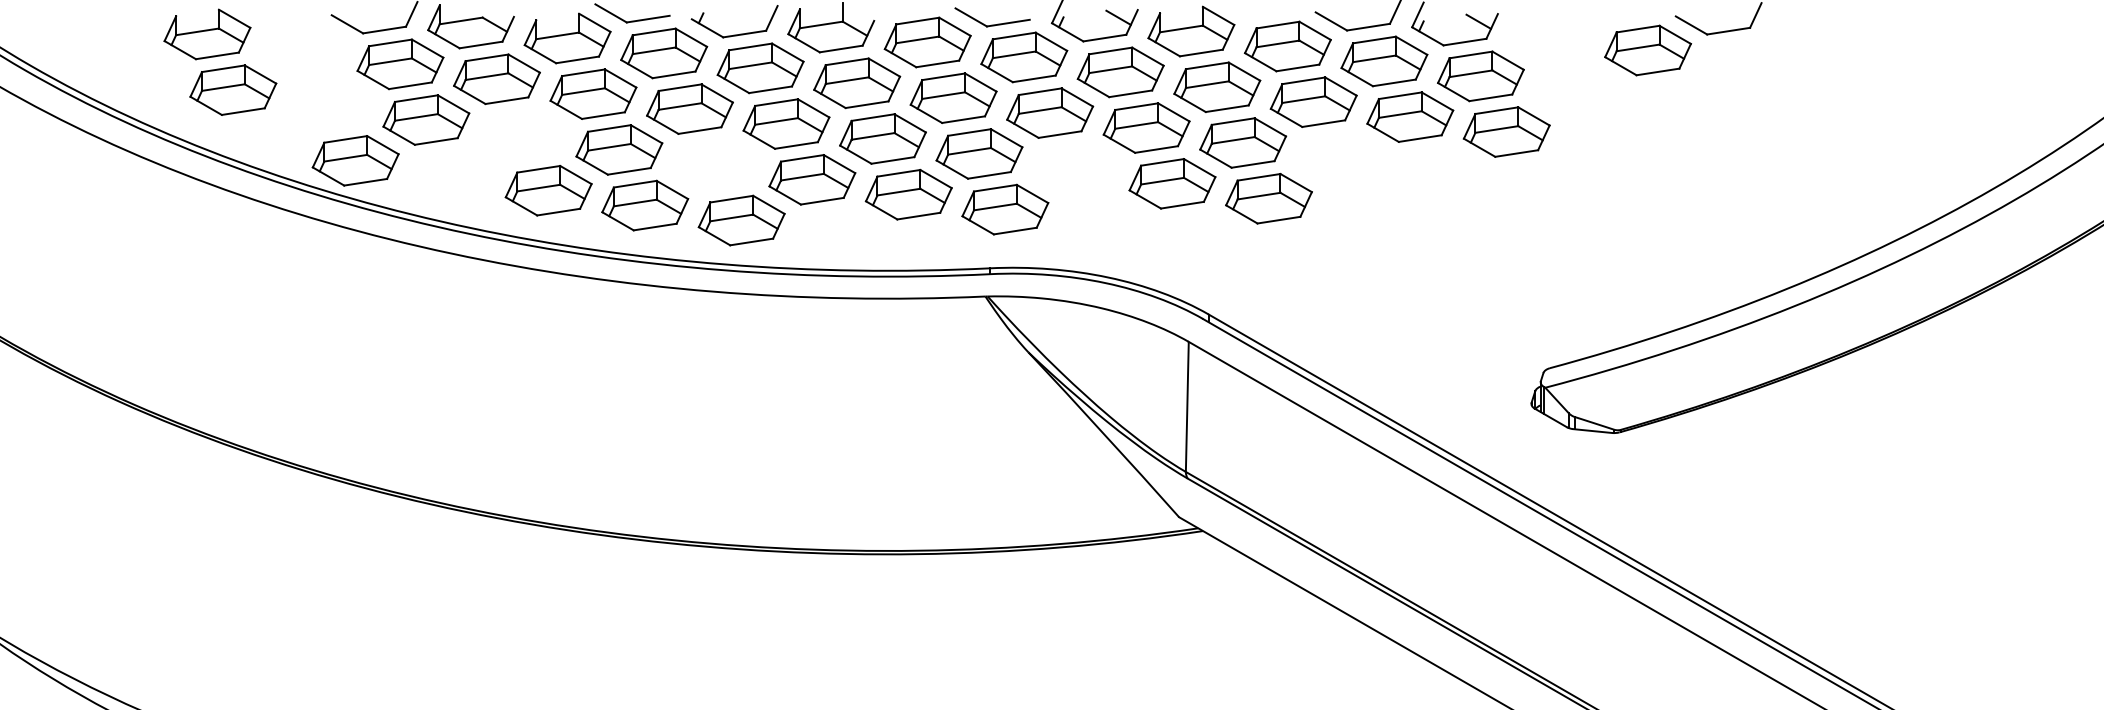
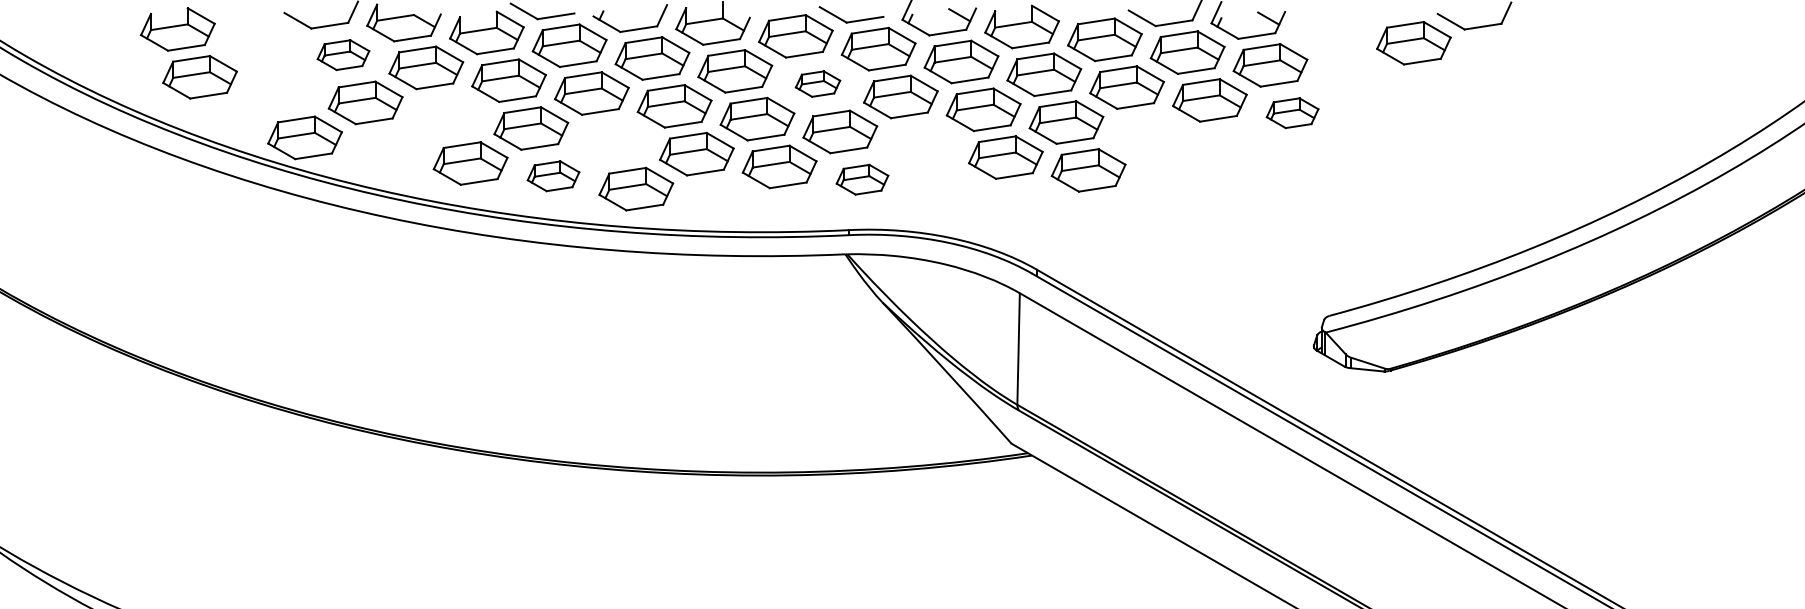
part: (400, 64) -> (343, 55), size x0.7
part: (953, 97) -> (817, 83), size x0.6
part: (1506, 131) -> (1292, 112), size x0.7
part: (645, 205) -> (553, 176), size x0.7
part: (1005, 209) -> (862, 179), size x0.7

